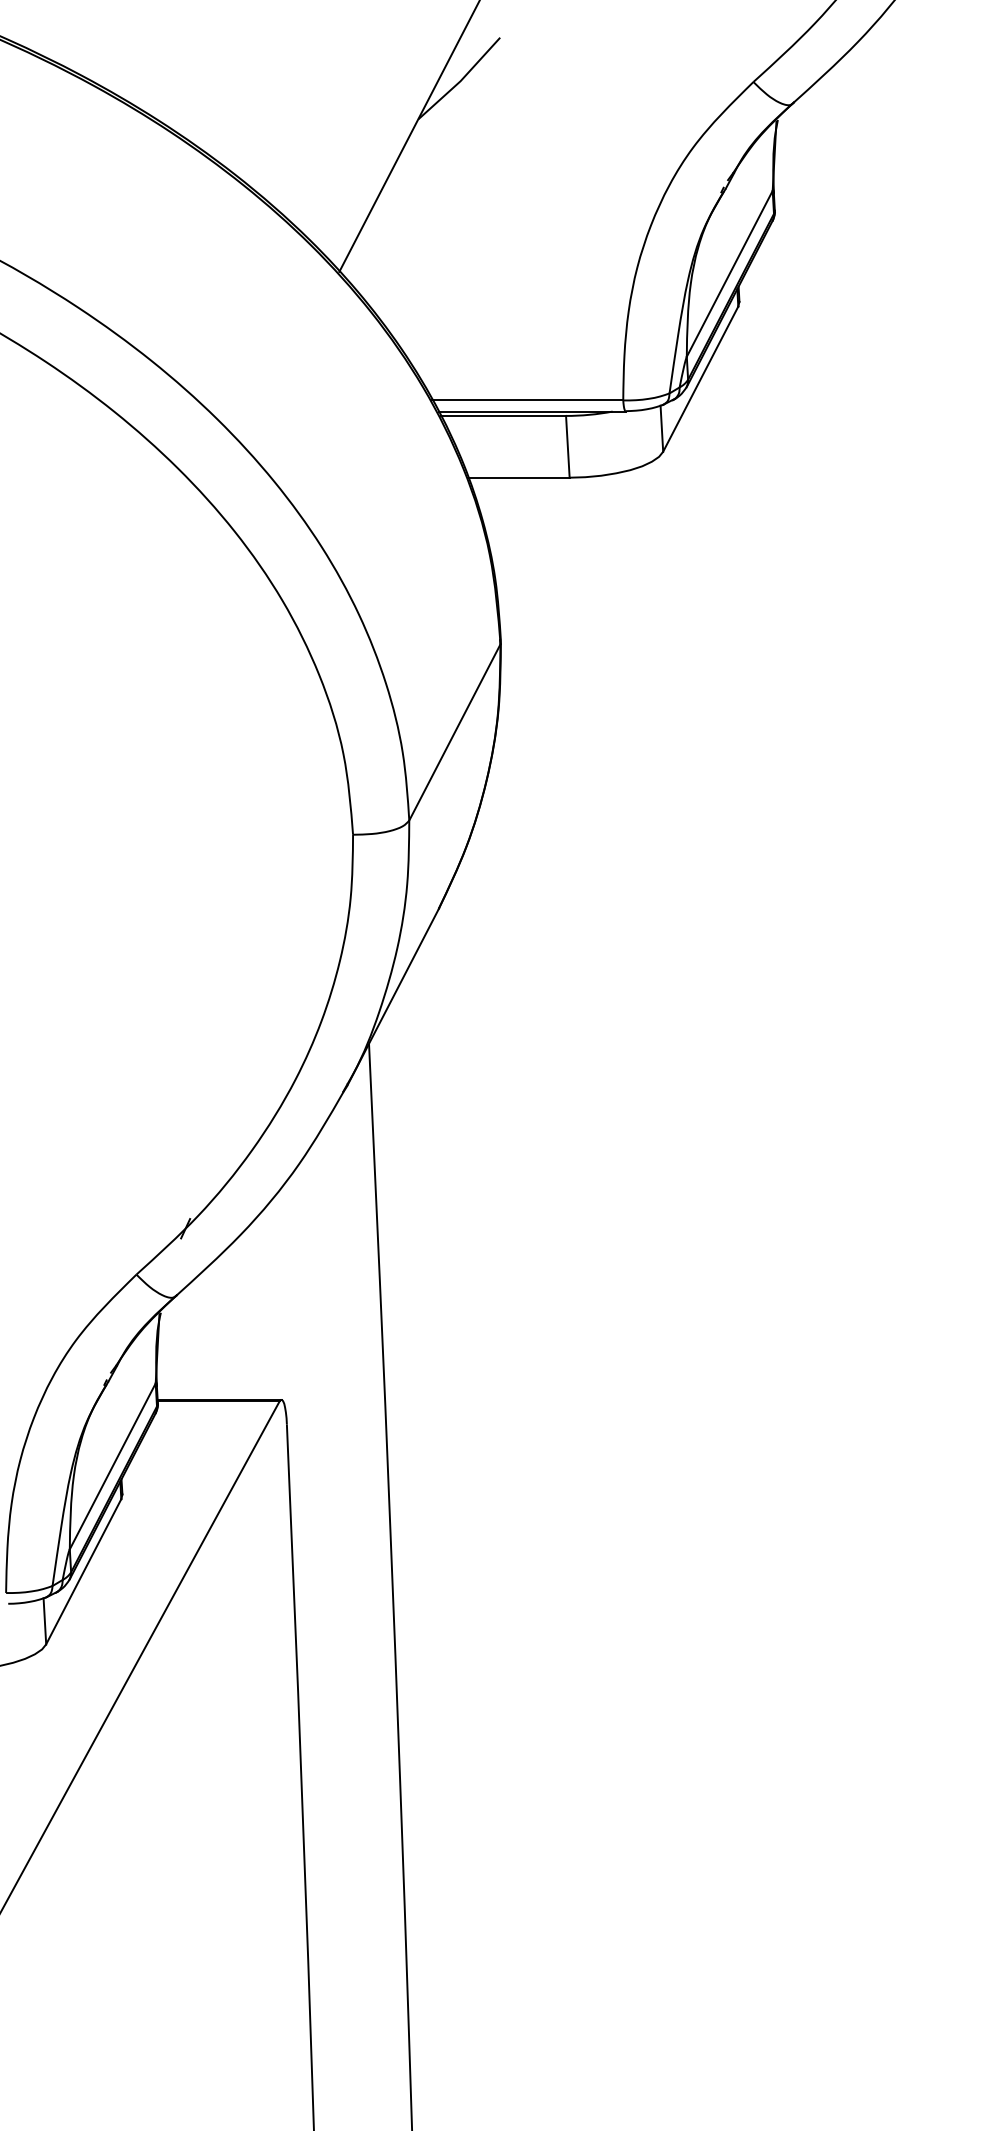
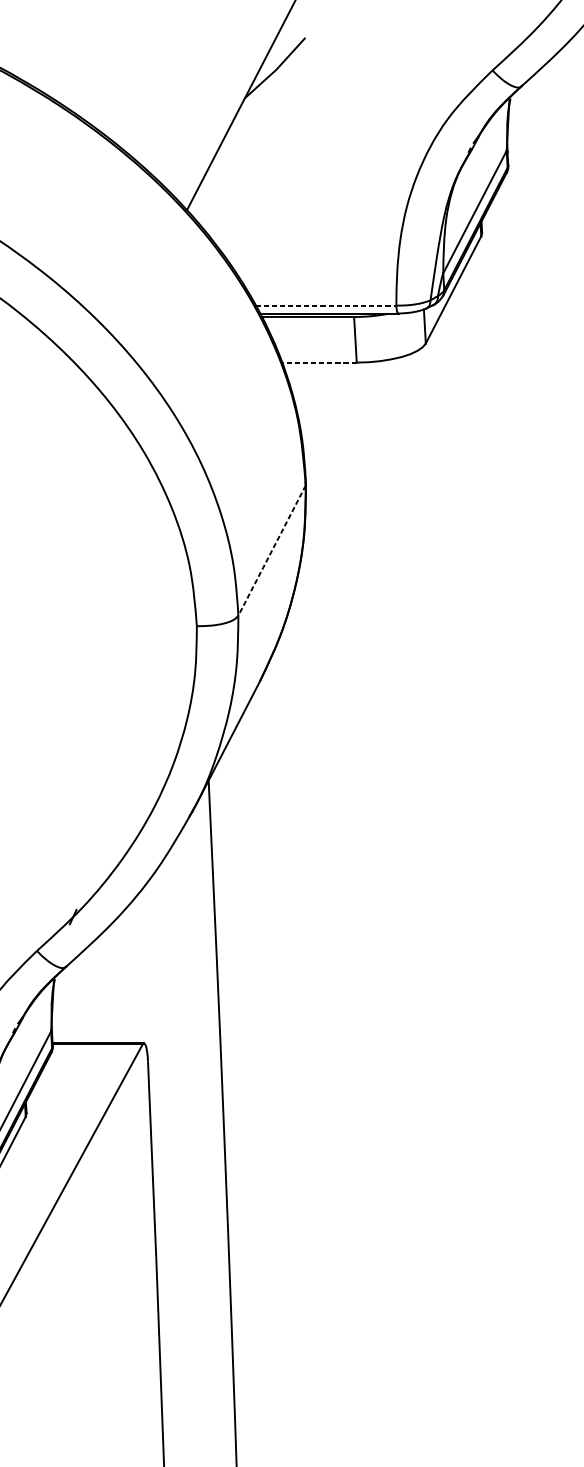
line: (528, 400) -> (326, 305), solid -> dashed
line: (518, 477) -> (319, 362), solid -> dashed
line: (454, 732) -> (271, 550), solid -> dashed

